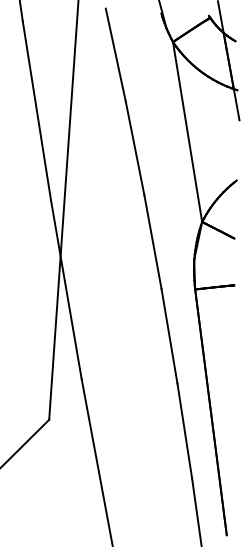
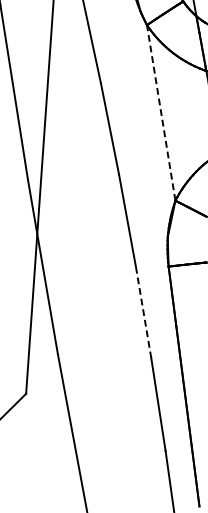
line: (187, 131) -> (161, 112), solid -> dashed
line: (169, 336) -> (143, 312), solid -> dashed

